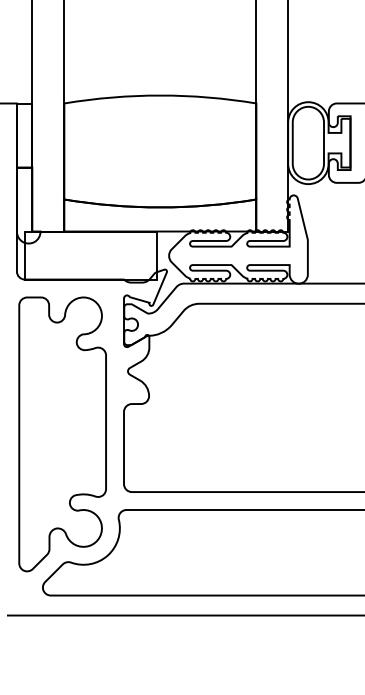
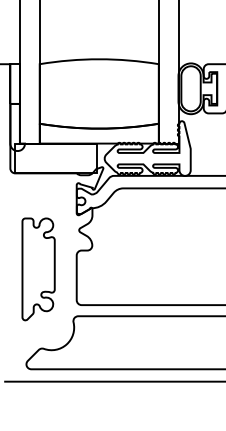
part: (62, 434) -> (38, 269), size x0.6

